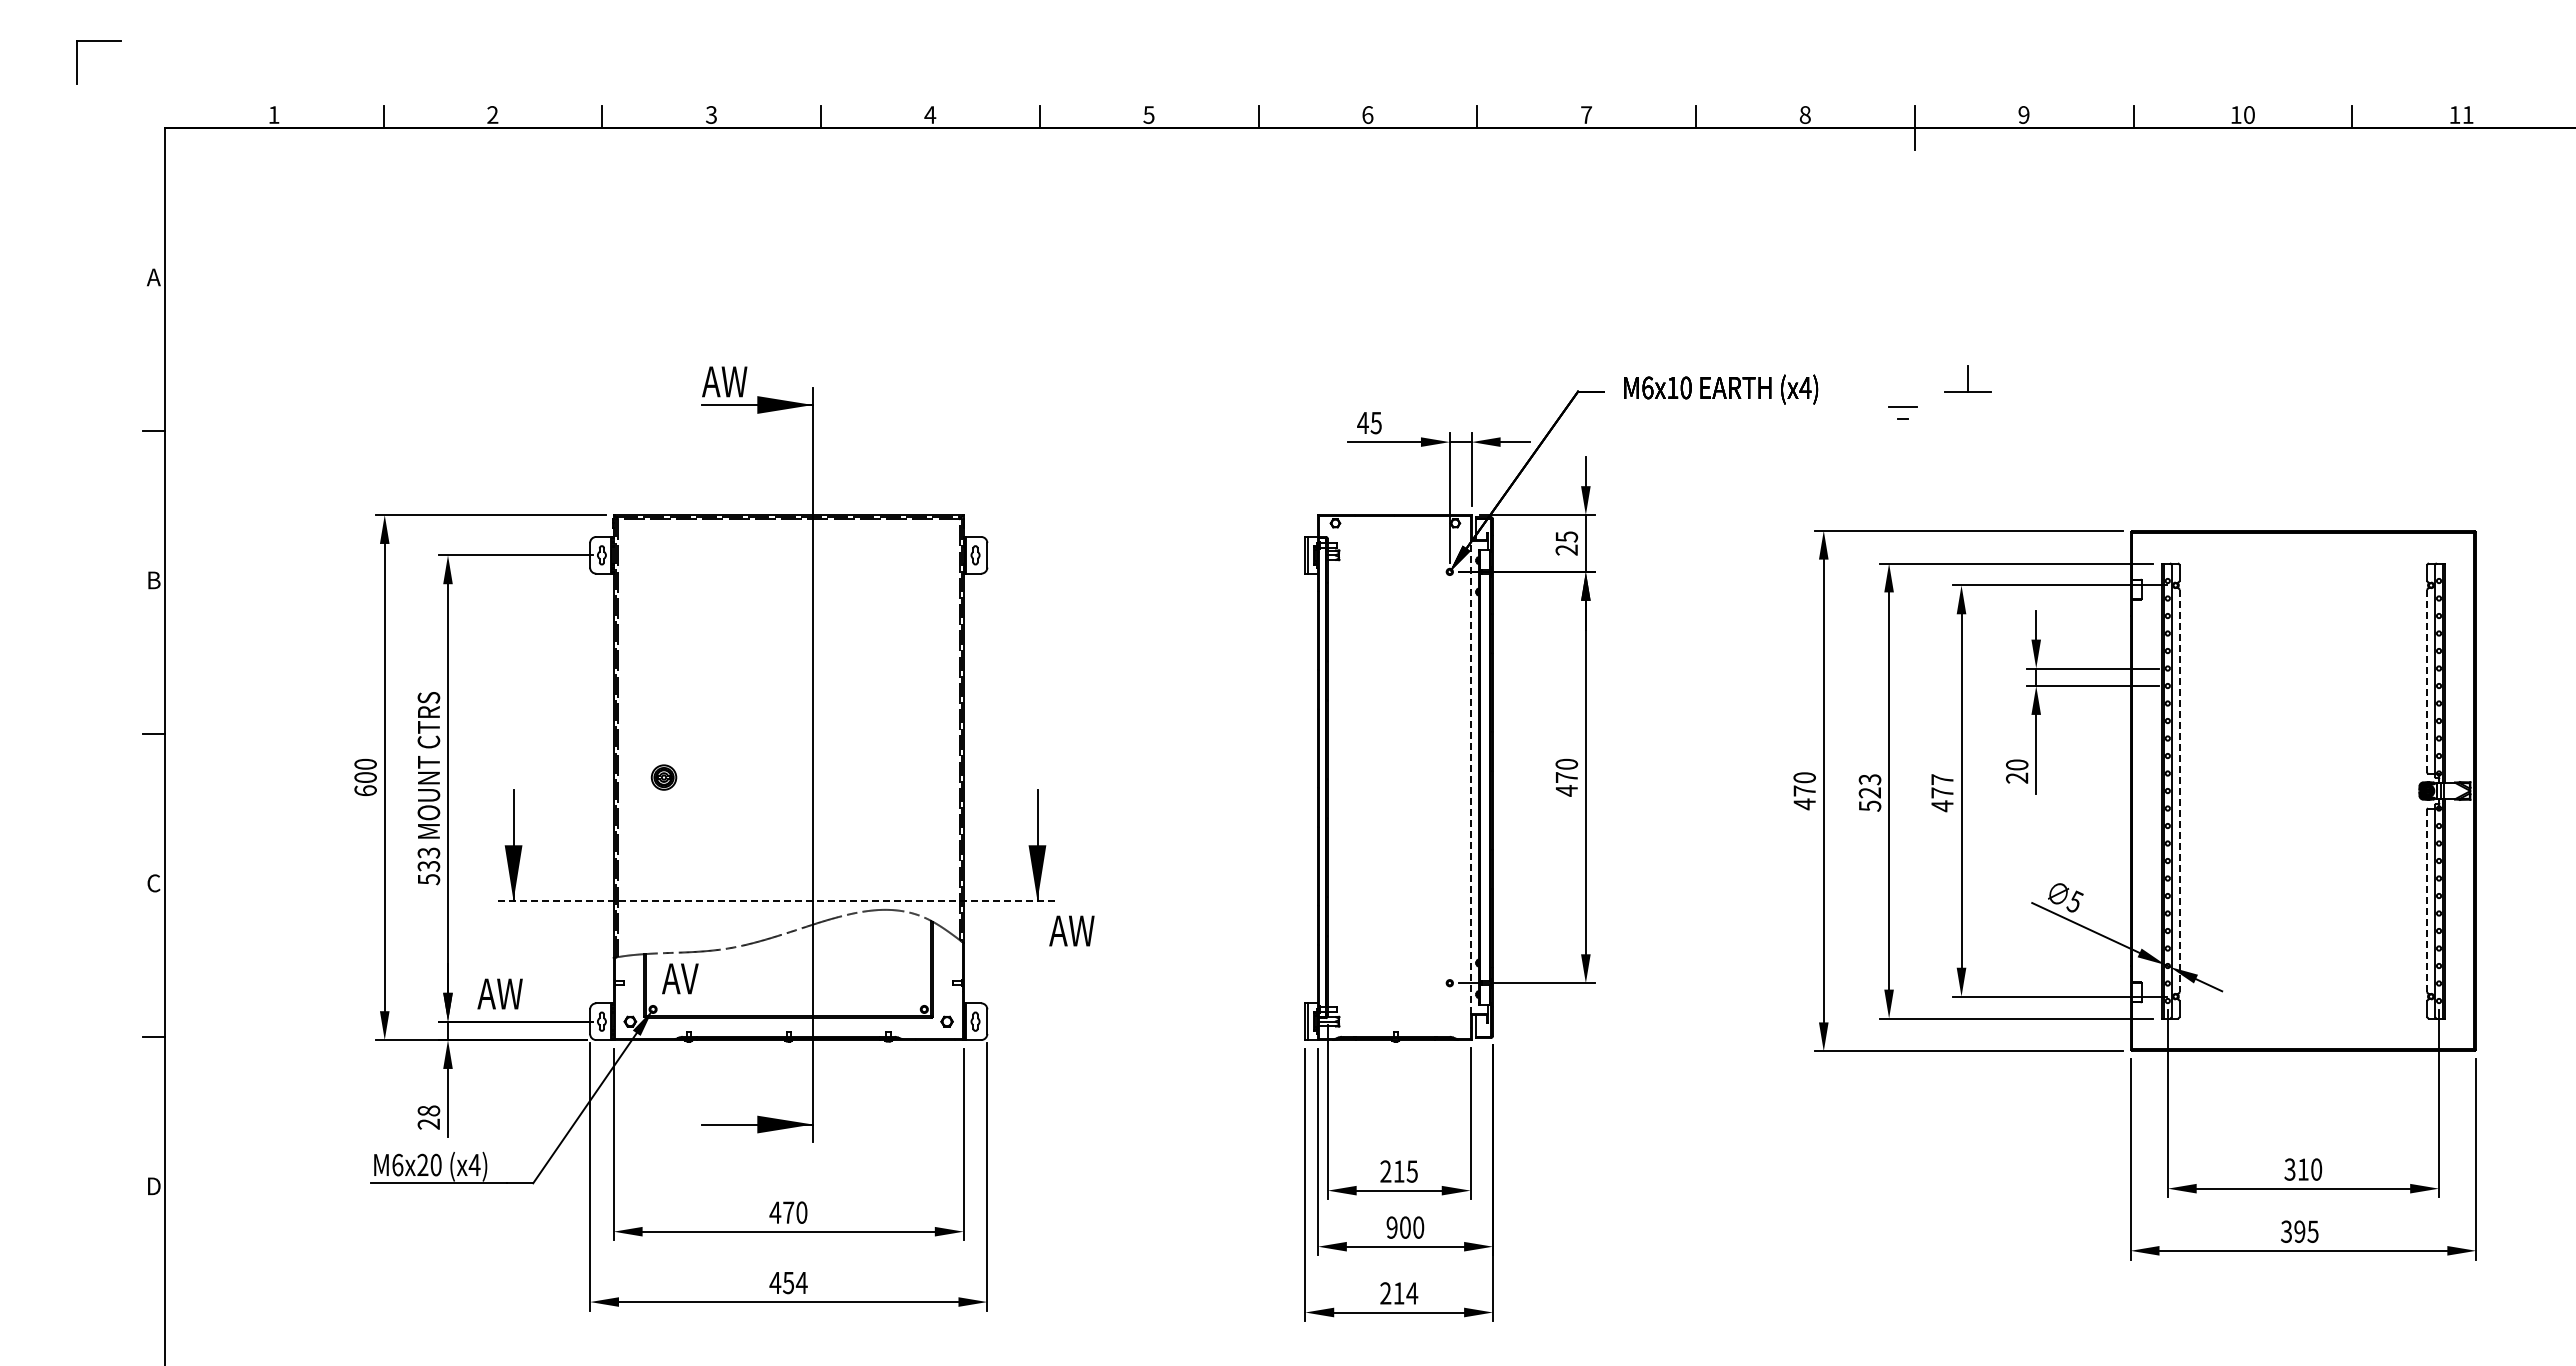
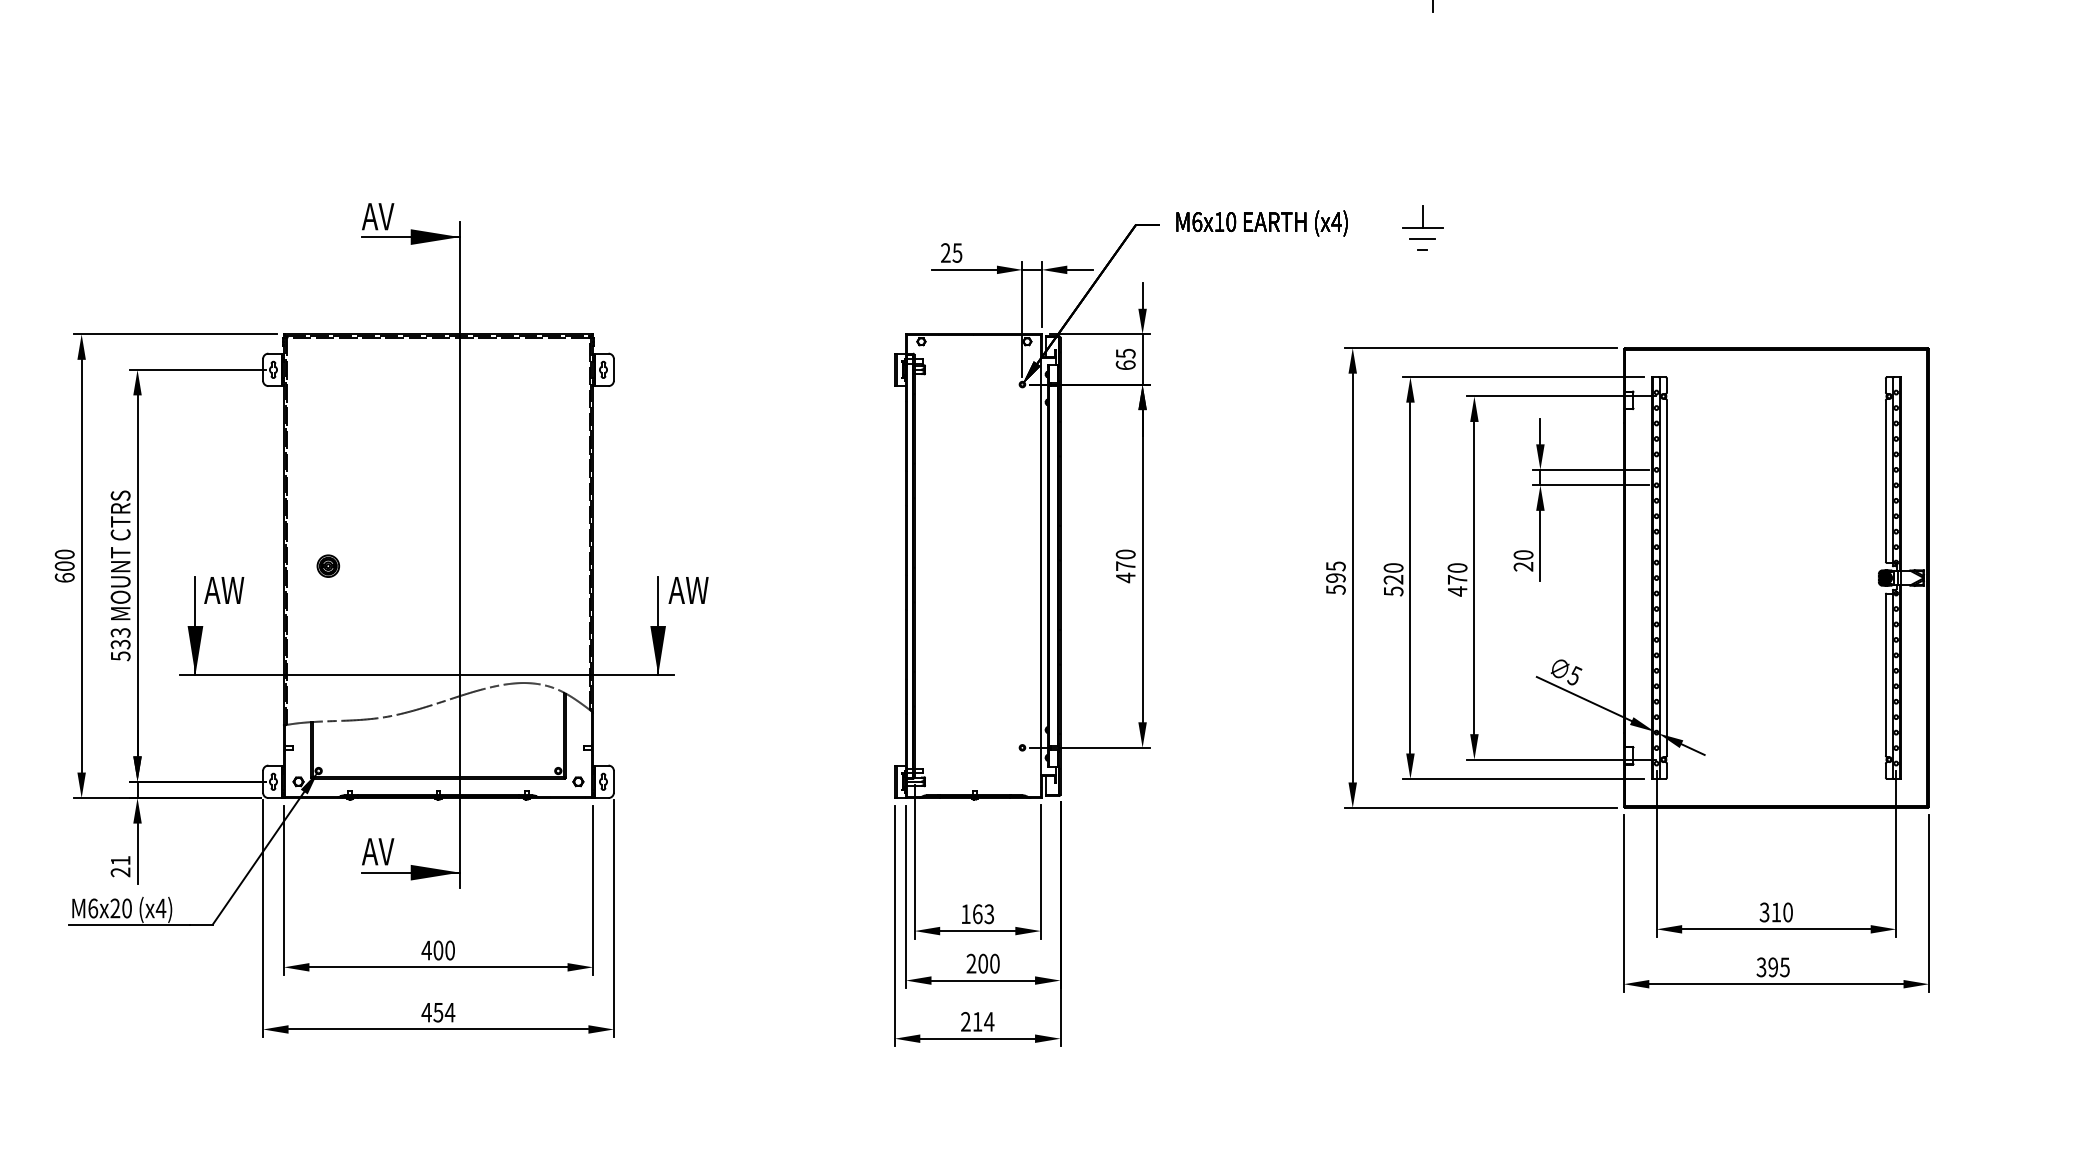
part: (1967, 378) -> (1422, 216), moved
text: (734, 381) -> (390, 216), AW -> AV
text: (1362, 422) -> (945, 252), 45 -> 25
text: (1566, 549) -> (1125, 364), 25 -> 65
line: (2427, 680) -> (1886, 480), dashed -> solid
line: (1470, 777) -> (1040, 566), dashed -> solid
text: (1870, 779) -> (1394, 567), 523 -> 520
text: (1942, 779) -> (1457, 567), 477 -> 470
text: (1804, 791) -> (1335, 578), 470 -> 595
line: (2179, 791) -> (1666, 578), dashed -> solid
line: (775, 900) -> (426, 674), dashed -> solid
line: (2427, 900) -> (1886, 674), dashed -> solid
text: (1071, 930) -> (688, 589), moved
text: (680, 978) -> (378, 851), moved
text: (499, 993) -> (223, 589), moved
text: (428, 1110) -> (120, 860), 28 -> 21
text: (1398, 1171) -> (977, 914), 215 -> 163
text: (788, 1212) -> (438, 950), 470 -> 400
text: (1391, 1227) -> (970, 963), 900 -> 200

